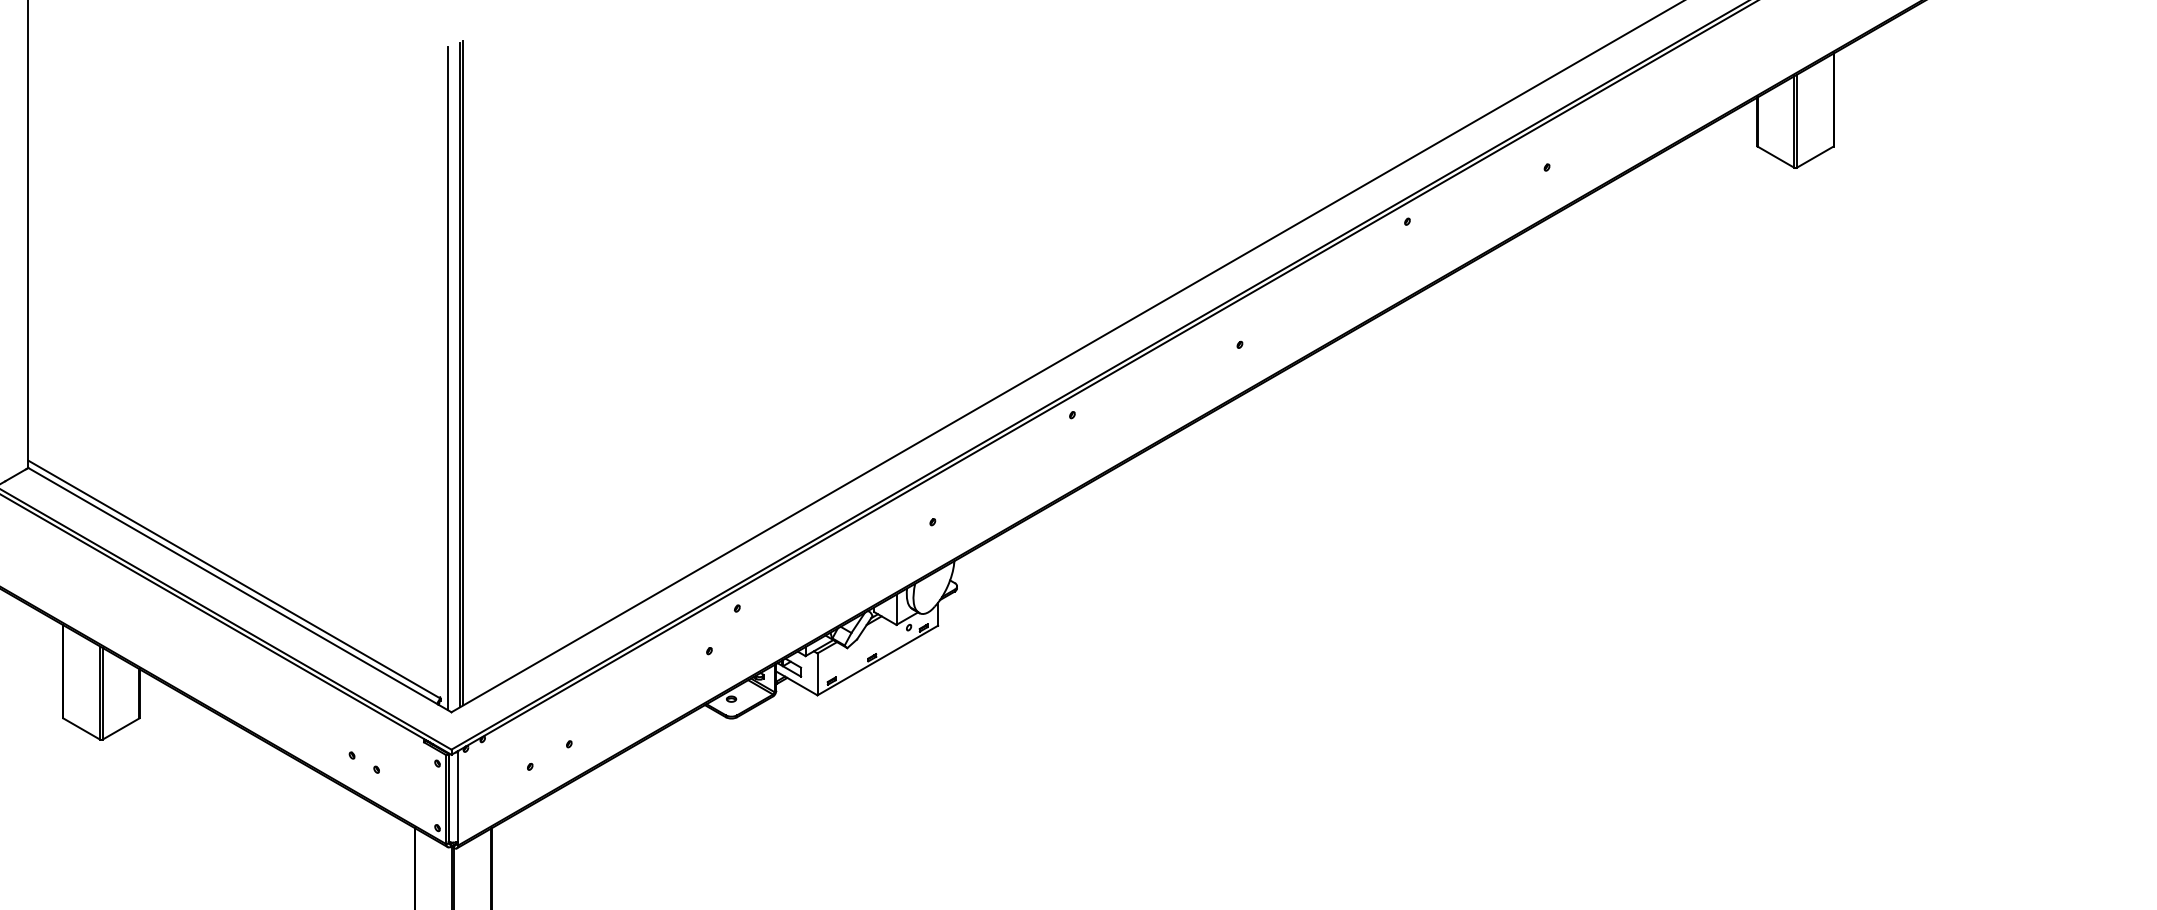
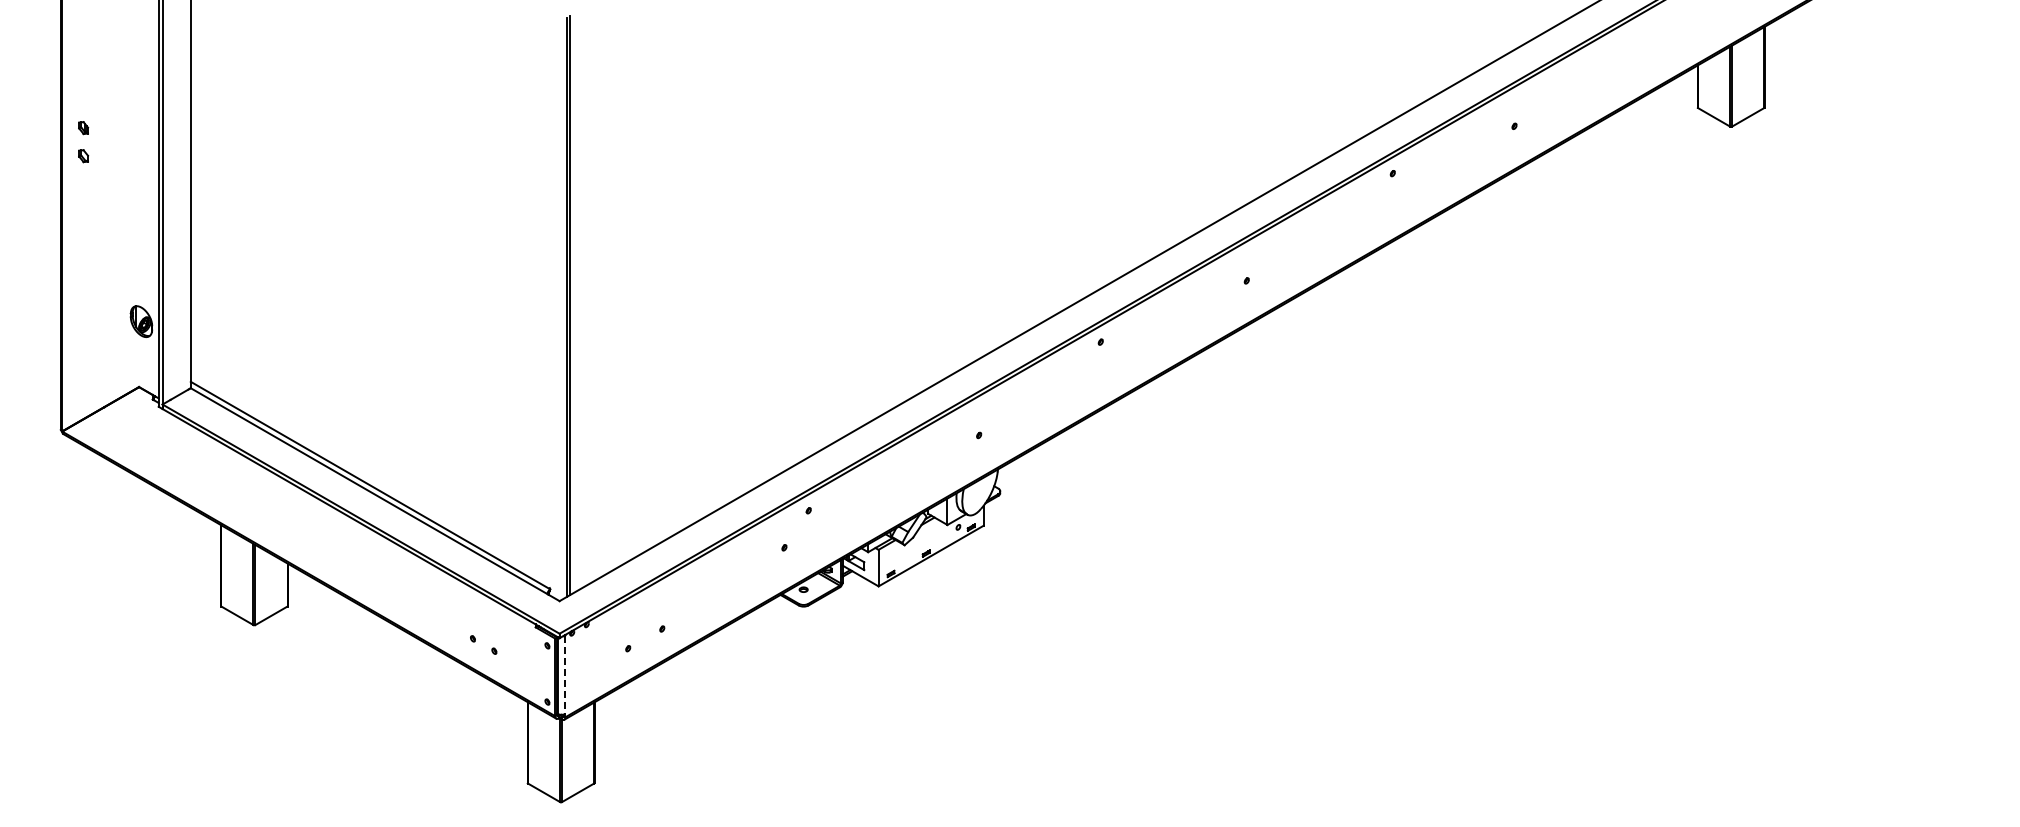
line: (447, 378) -> (556, 310), removed
line: (458, 797) -> (565, 675), solid -> dashed

